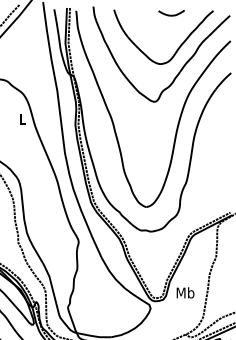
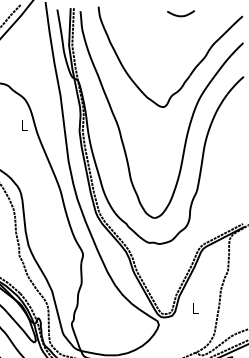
curve: (177, 48) -> (187, 50), removed
text: (185, 292) -> (195, 308), Mb -> L

